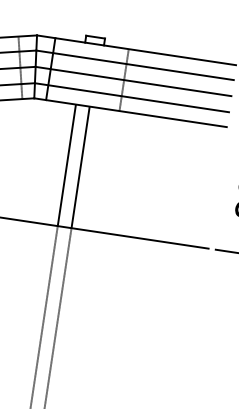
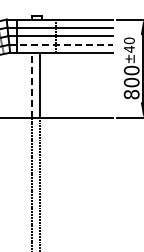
line: (132, 97) -> (61, 44), solid -> dashed
line: (66, 165) -> (32, 85), solid -> dashed

